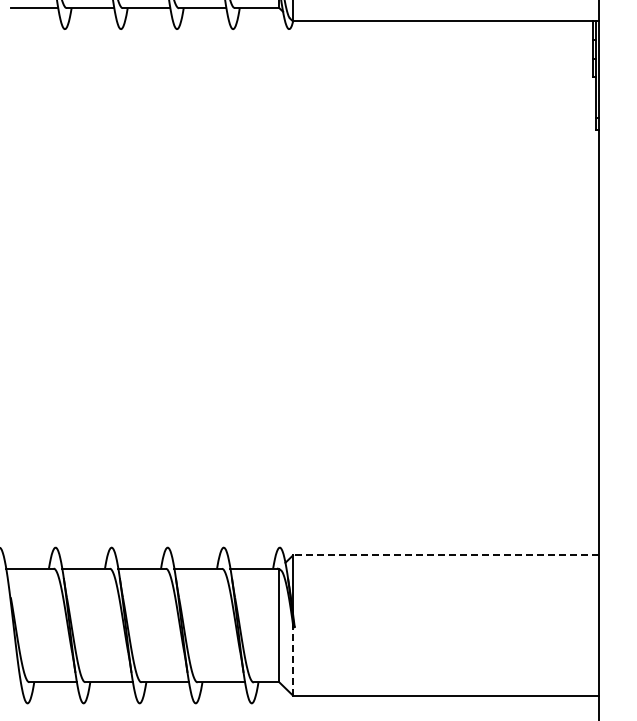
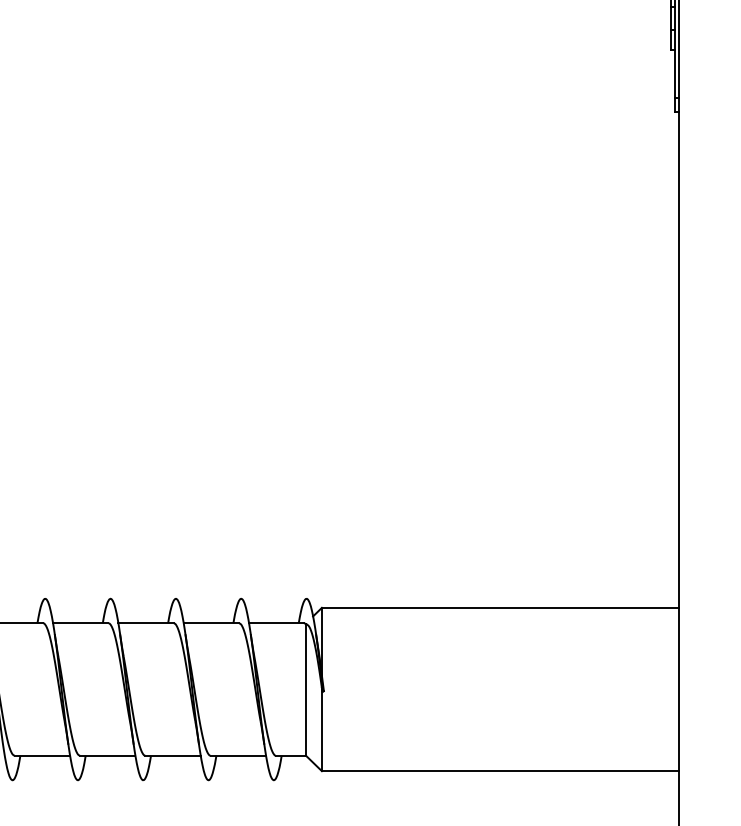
line: (445, 555) -> (499, 607), dashed -> solid
line: (293, 659) -> (322, 729), dashed -> solid

